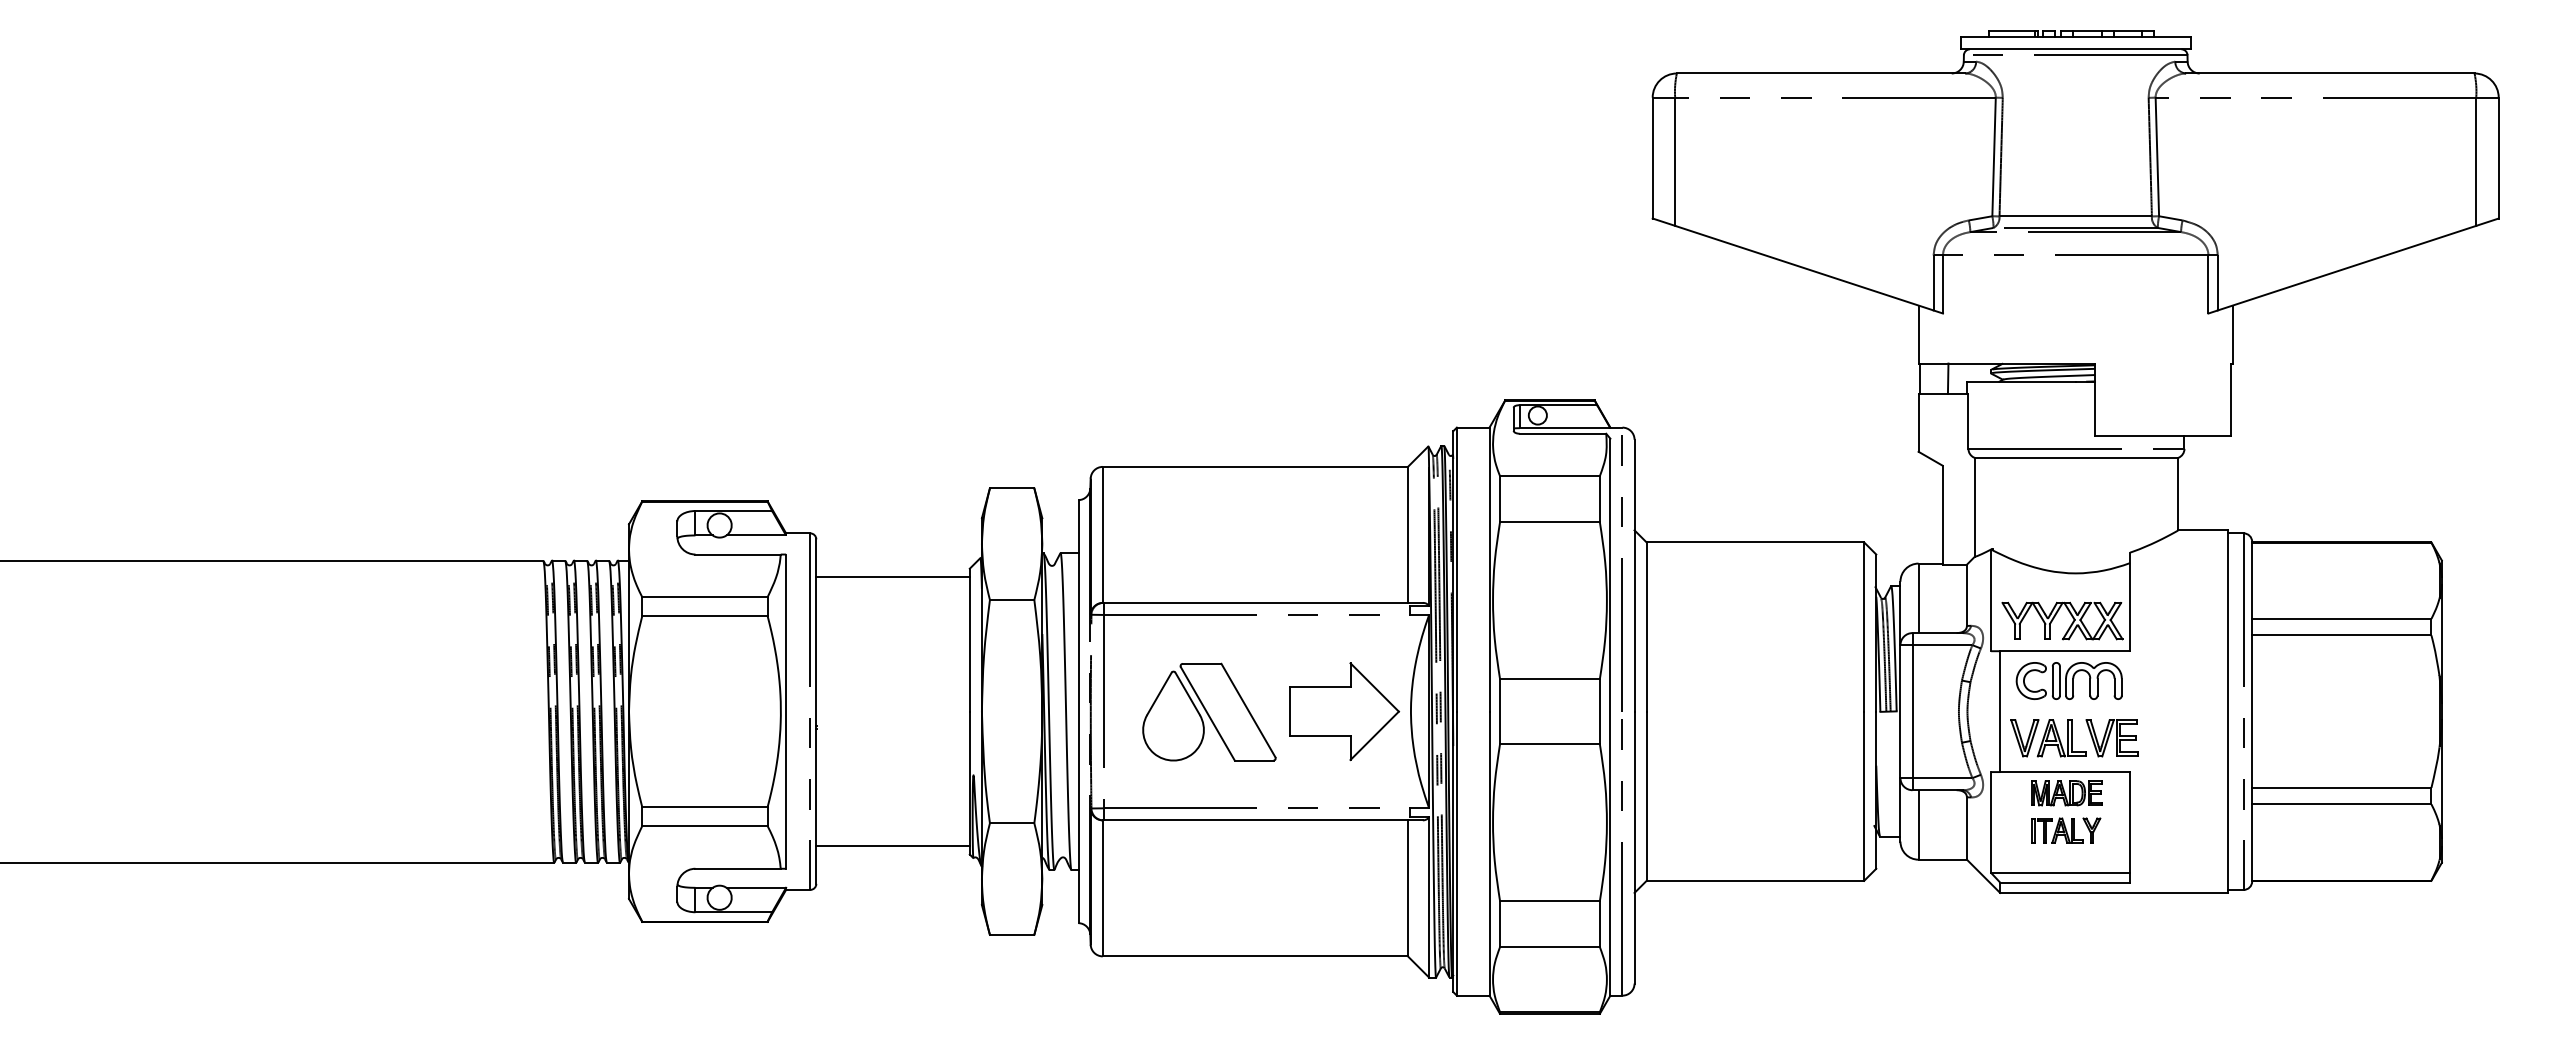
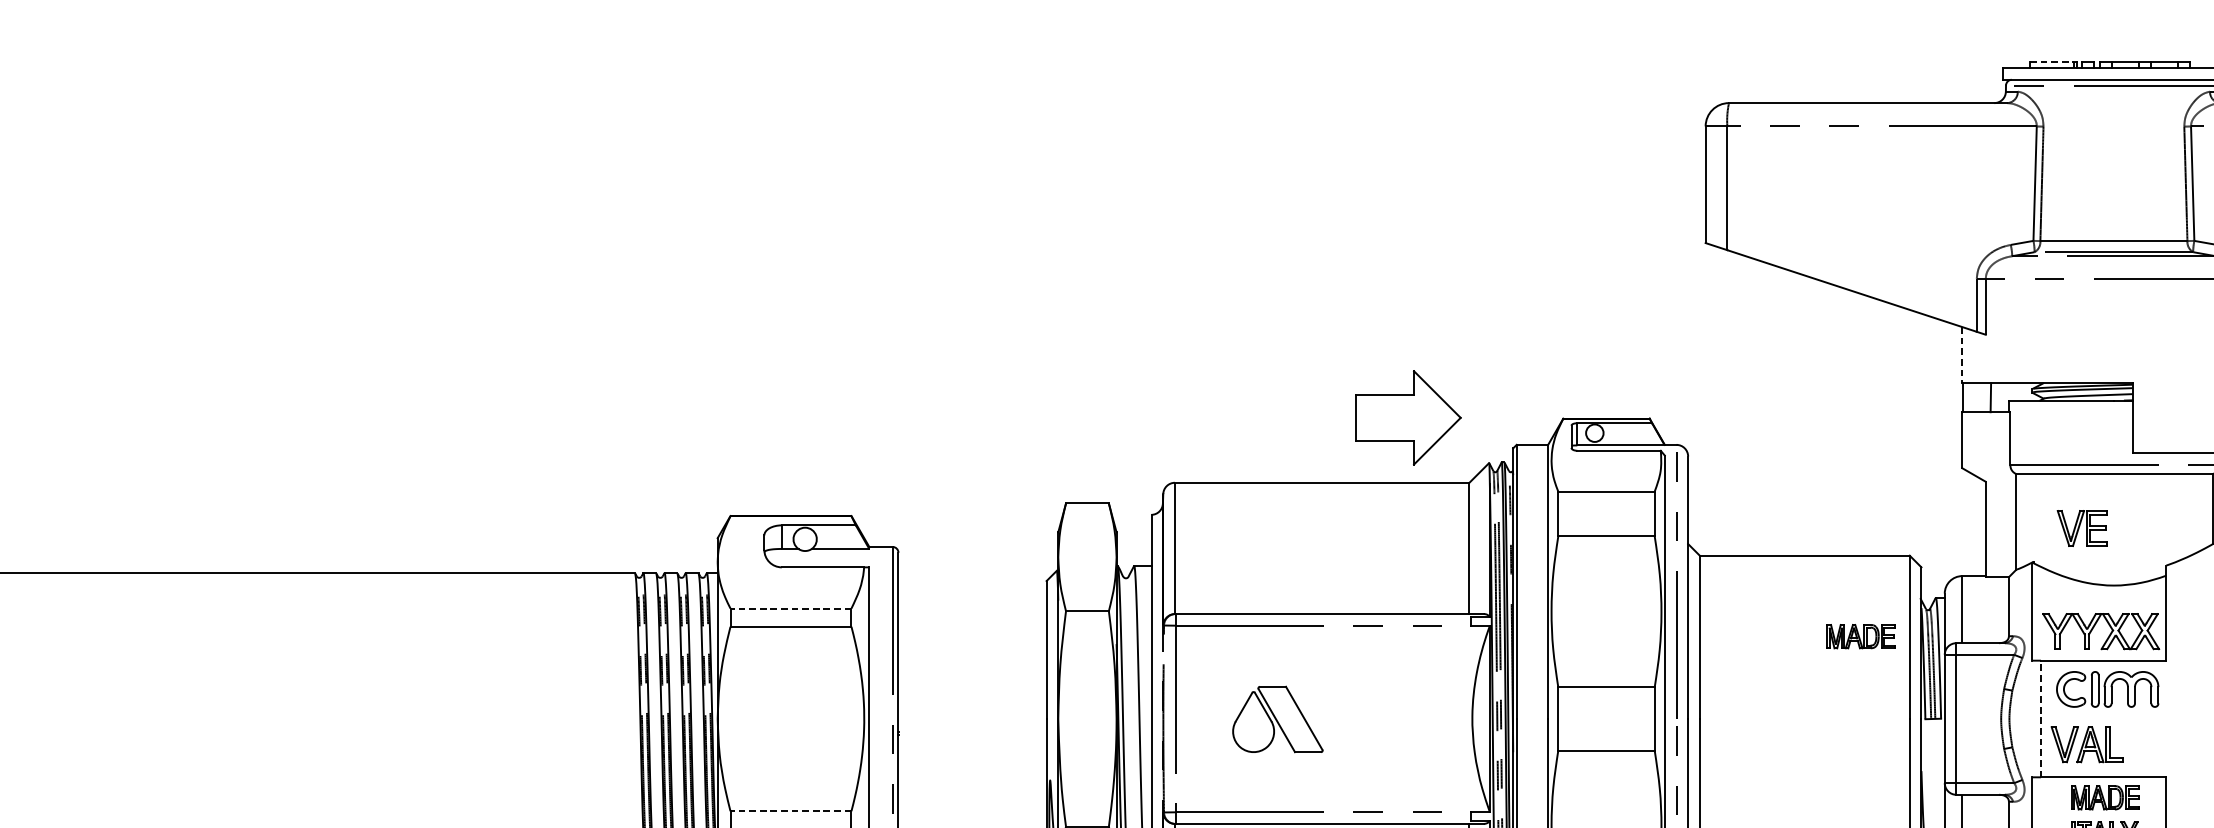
line: (2011, 31) -> (2051, 62), solid -> dashed
line: (1918, 335) -> (1962, 355), solid -> dashed
line: (892, 577) -> (971, 589), removed
line: (704, 597) -> (790, 608), solid -> dashed
part: (1813, 626) -> (1860, 636), added
part: (1209, 711) -> (1277, 718), size x0.7
part: (1344, 711) -> (1408, 417), moved
line: (2000, 711) -> (2041, 718), solid -> dashed
part: (2111, 738) -> (2081, 528), moved
line: (704, 807) -> (790, 811), solid -> dashed

